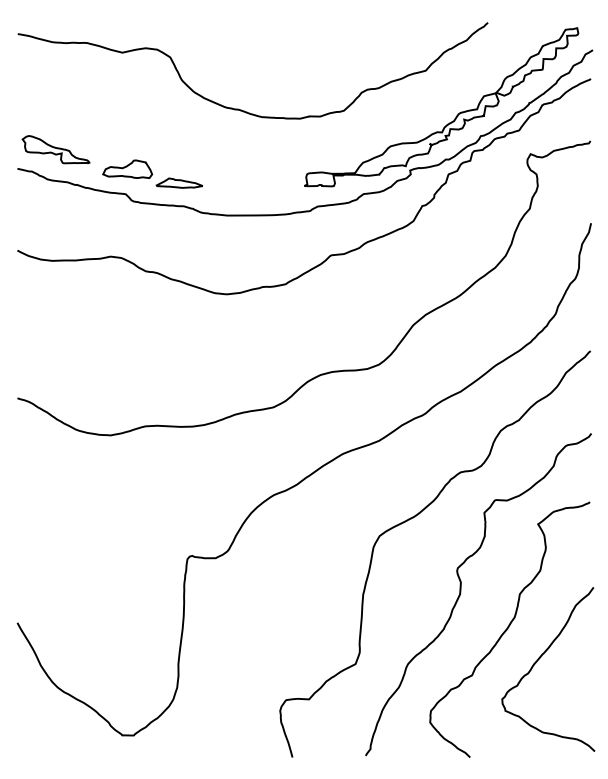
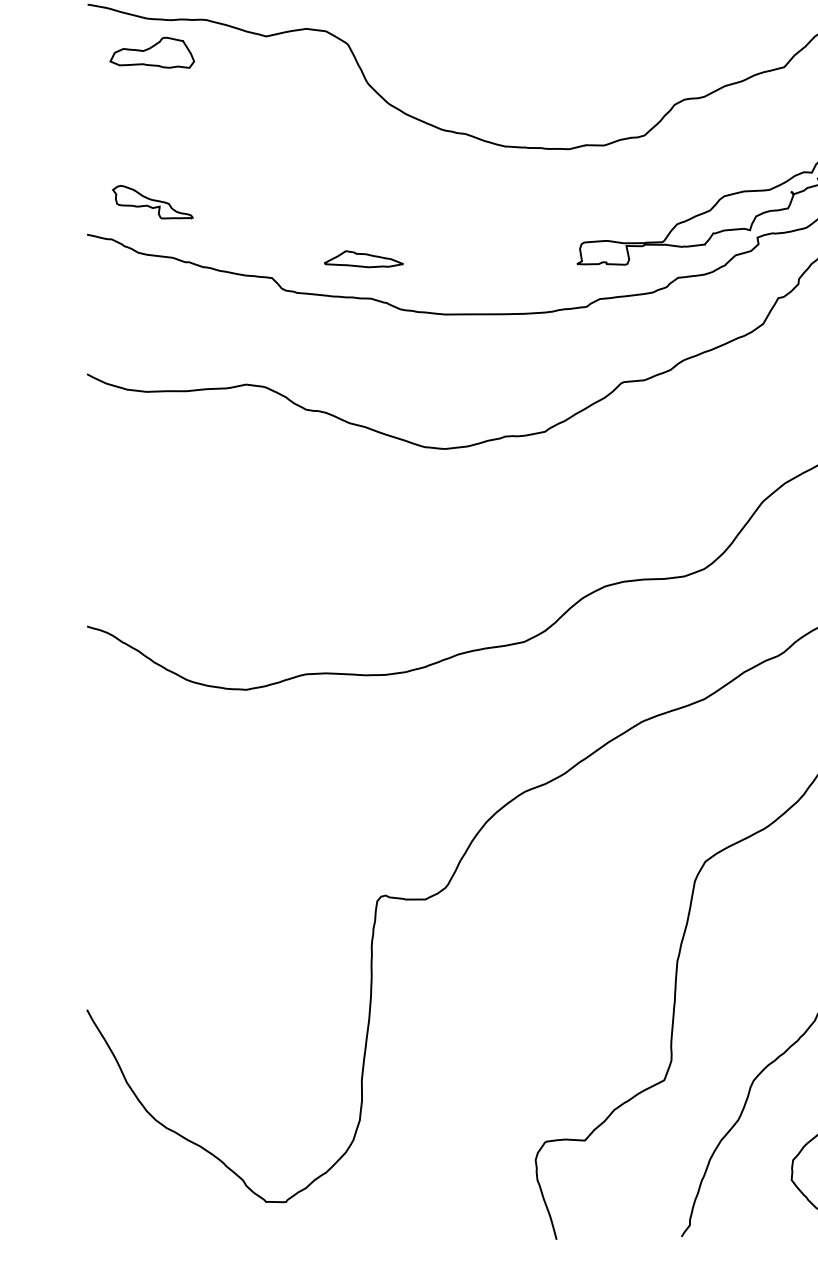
part: (55, 149) -> (152, 201), size x0.7
part: (127, 168) -> (152, 51), moved

